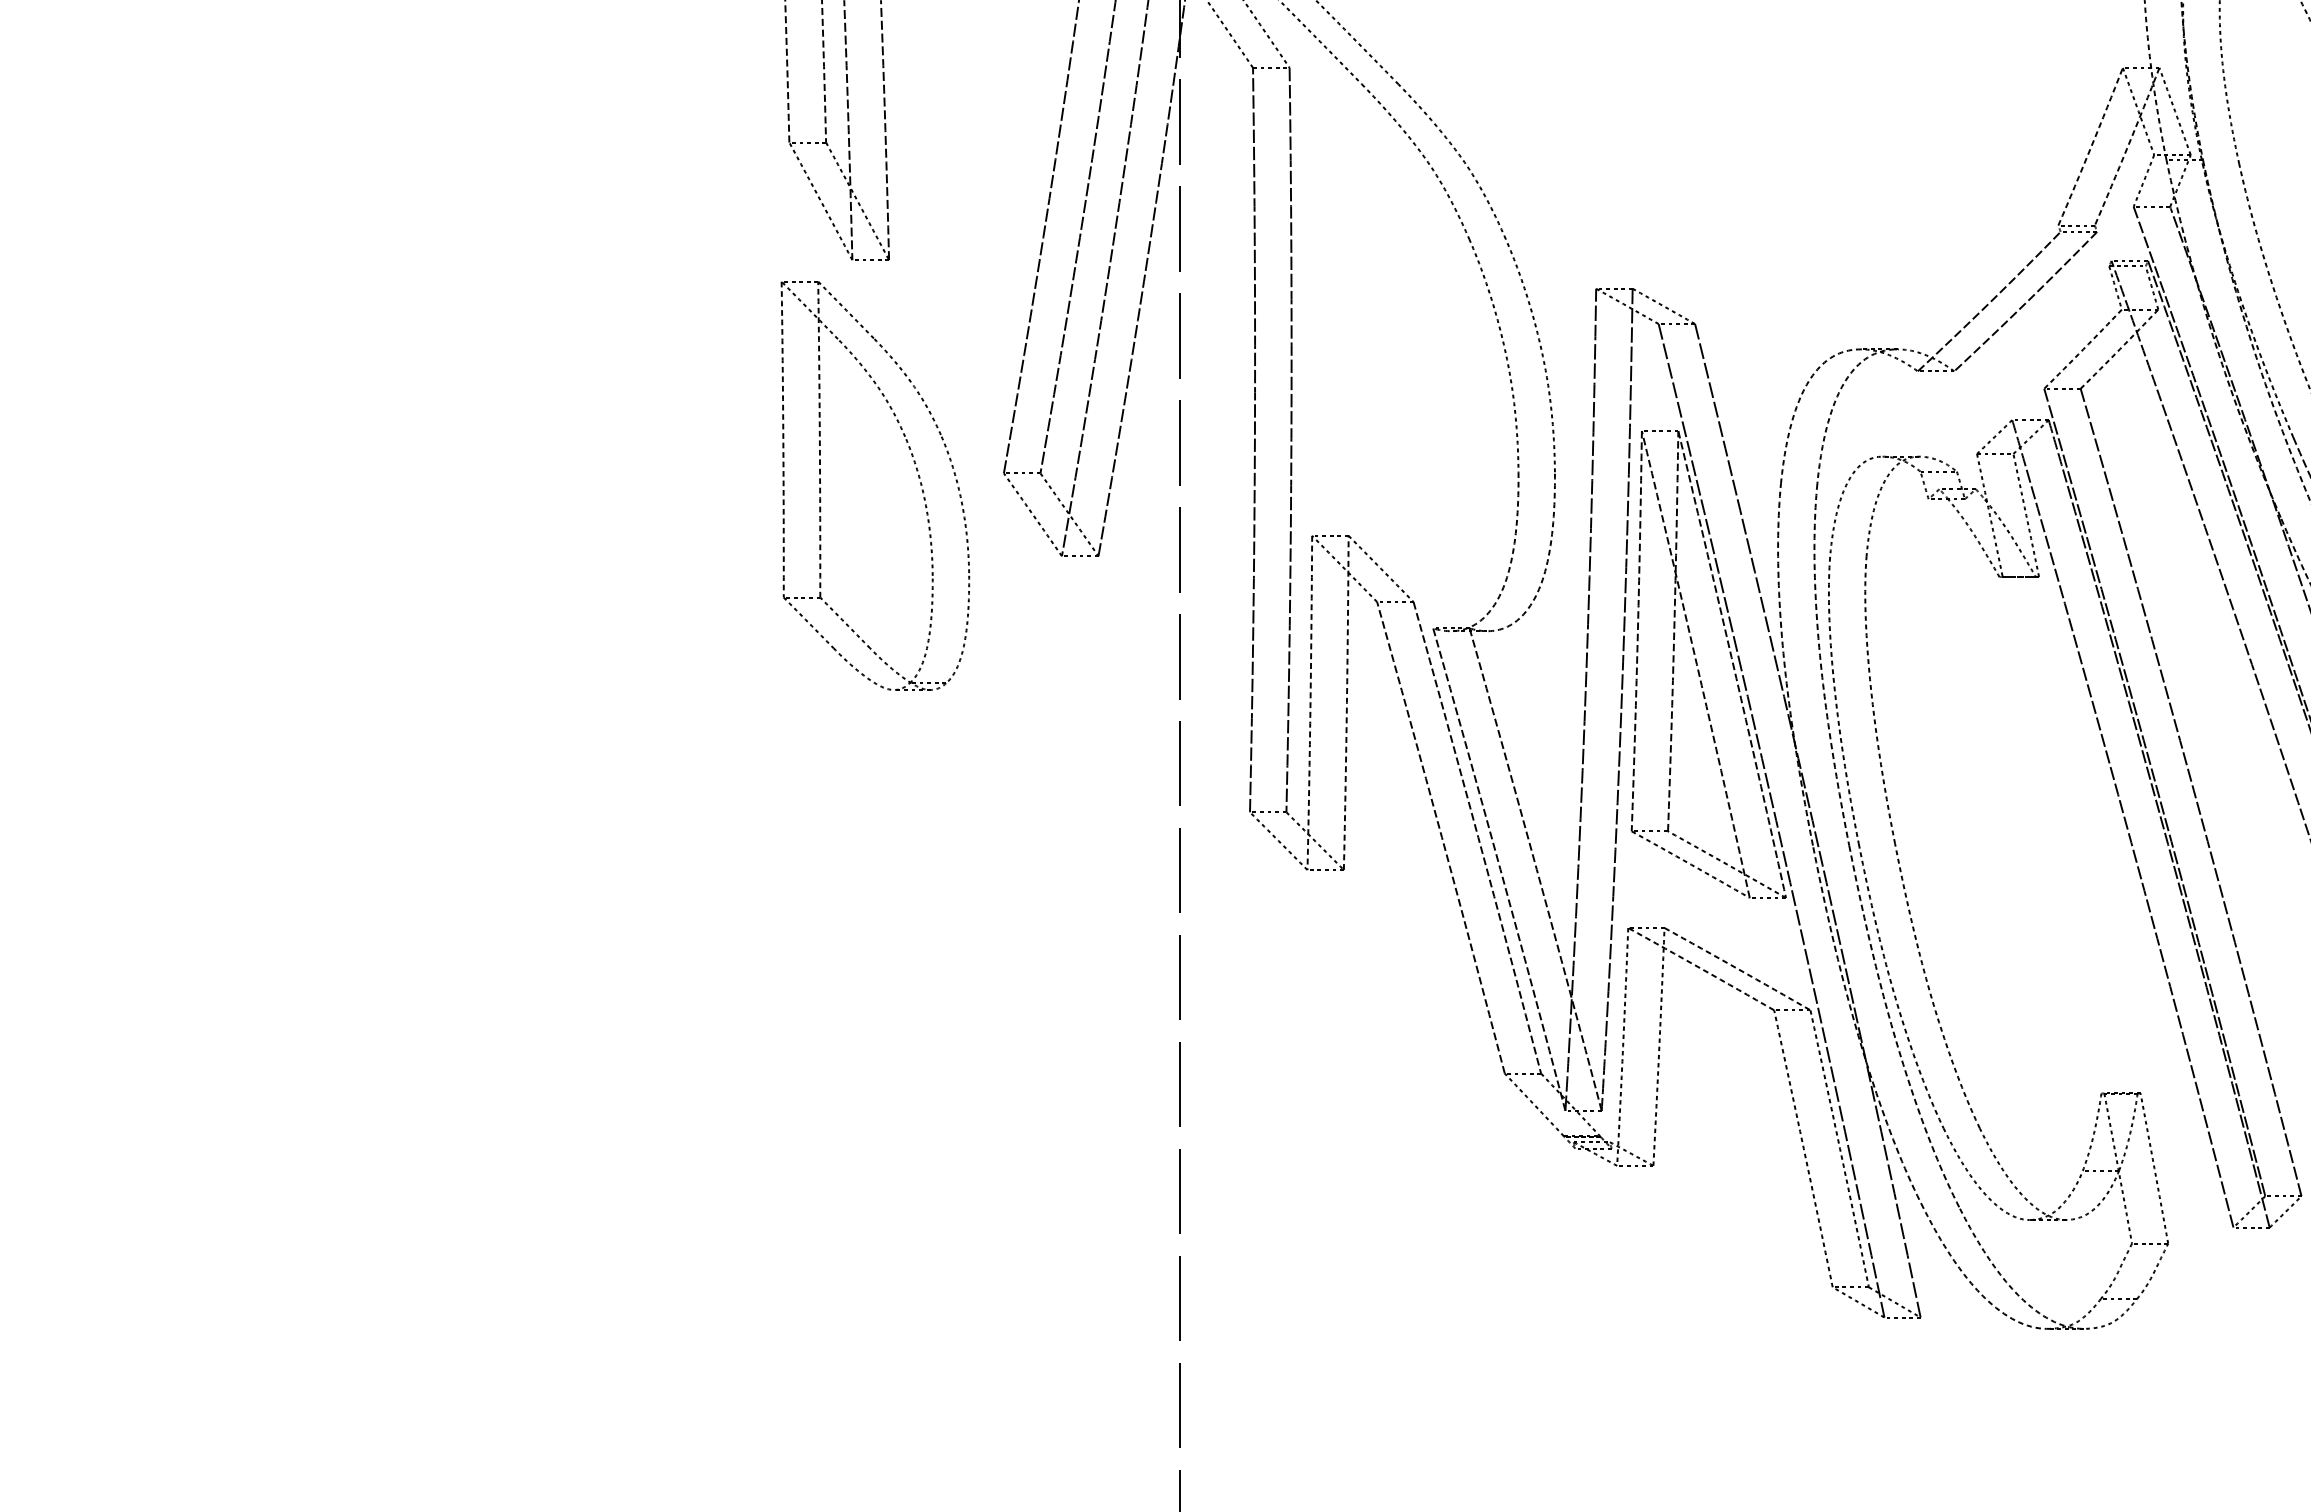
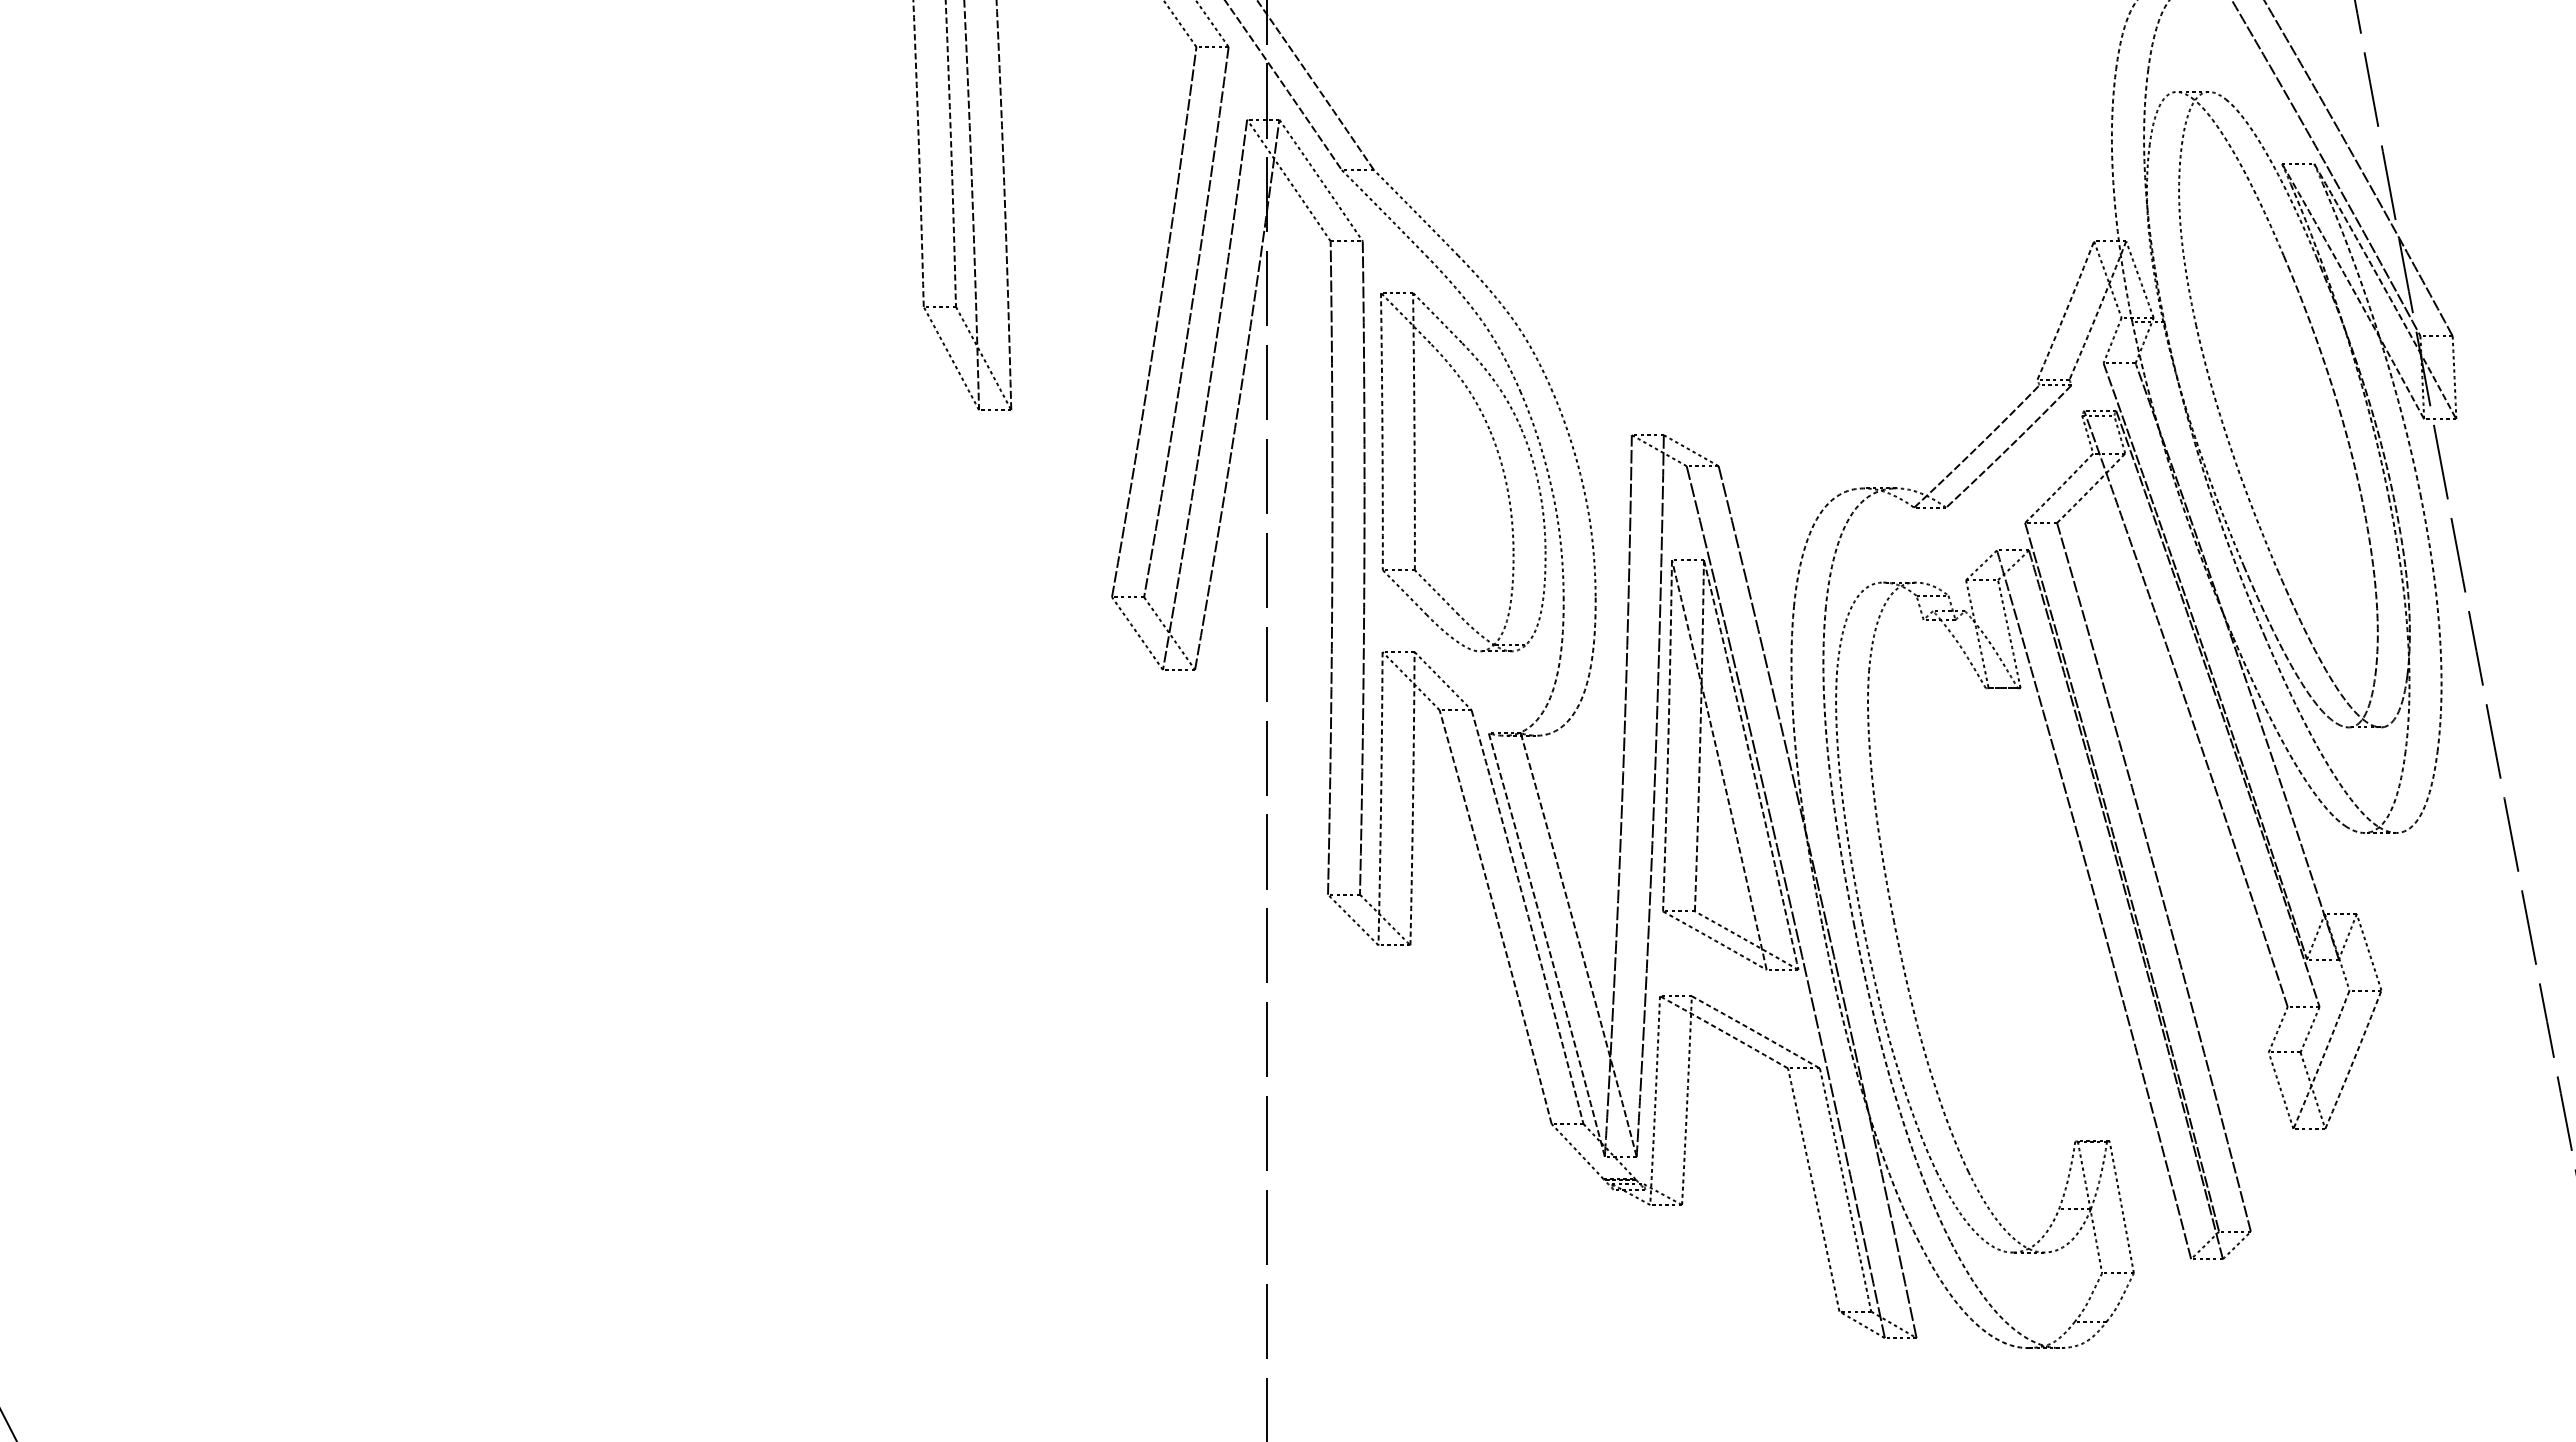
part: (917, 477) -> (1500, 464), moved

